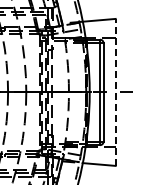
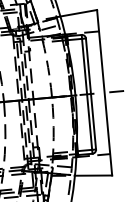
line: (115, 91) -> (104, 91), dashed -> solid

